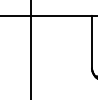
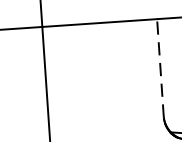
line: (91, 42) -> (159, 69), solid -> dashed

